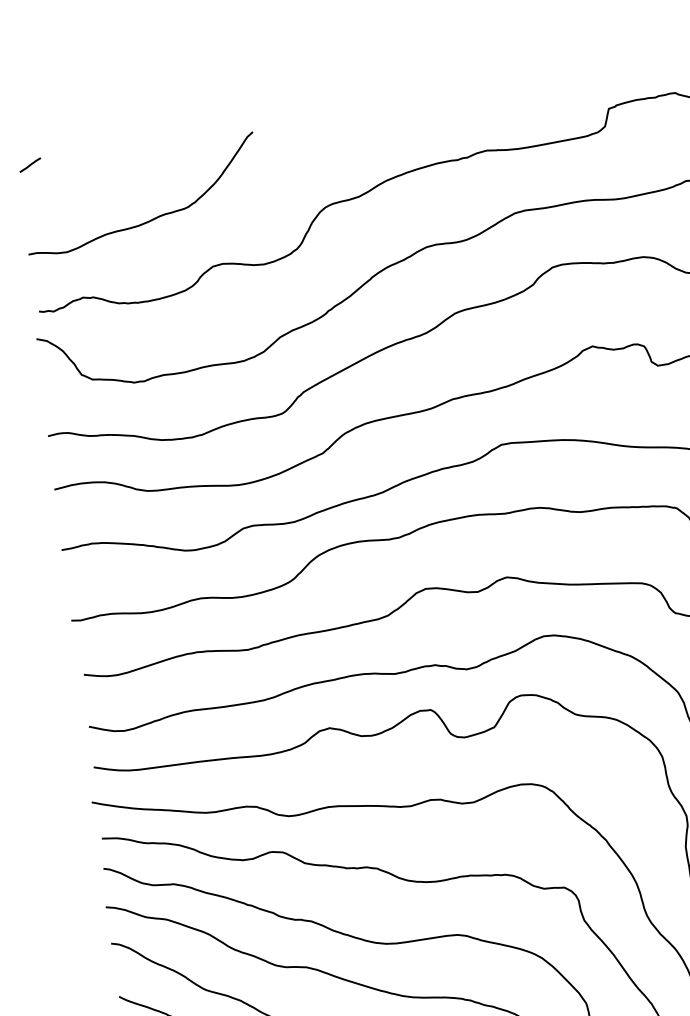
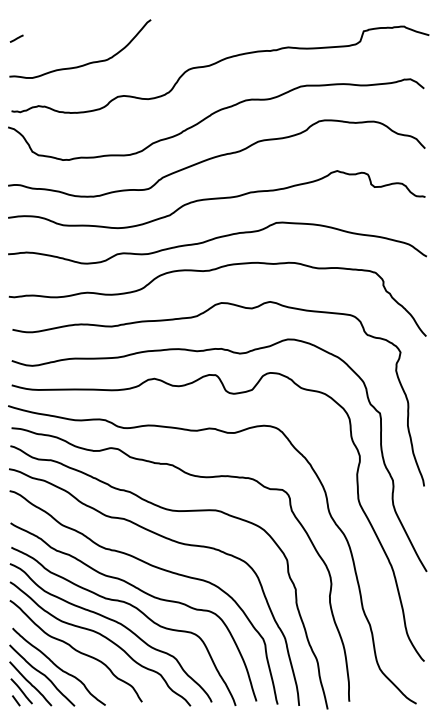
line: (29, 164) -> (16, 38), moved

